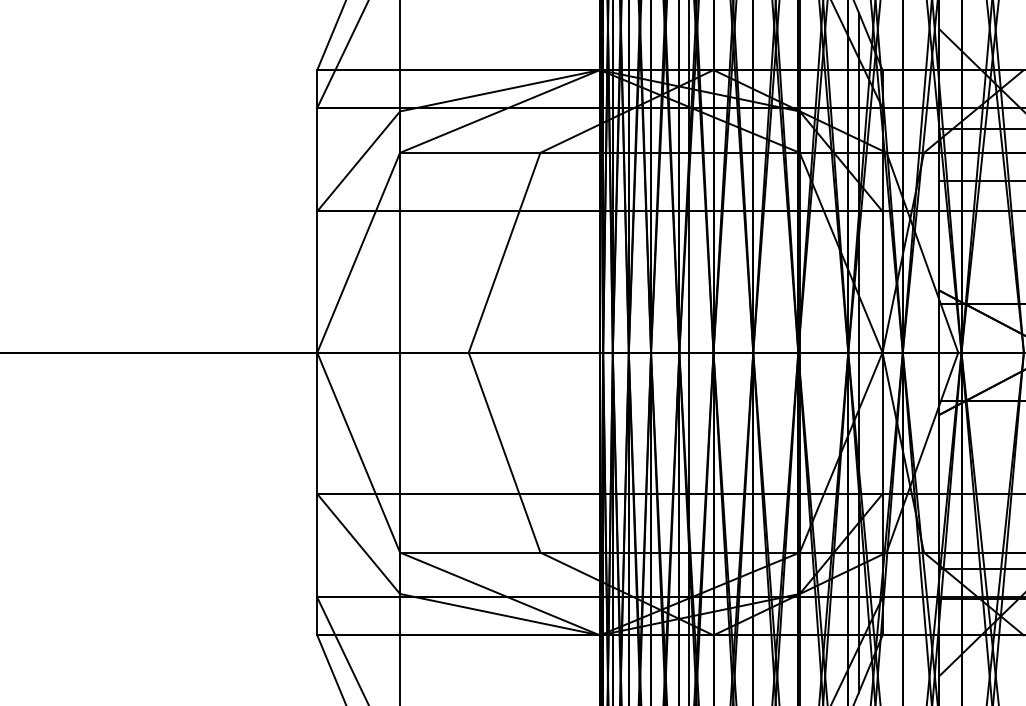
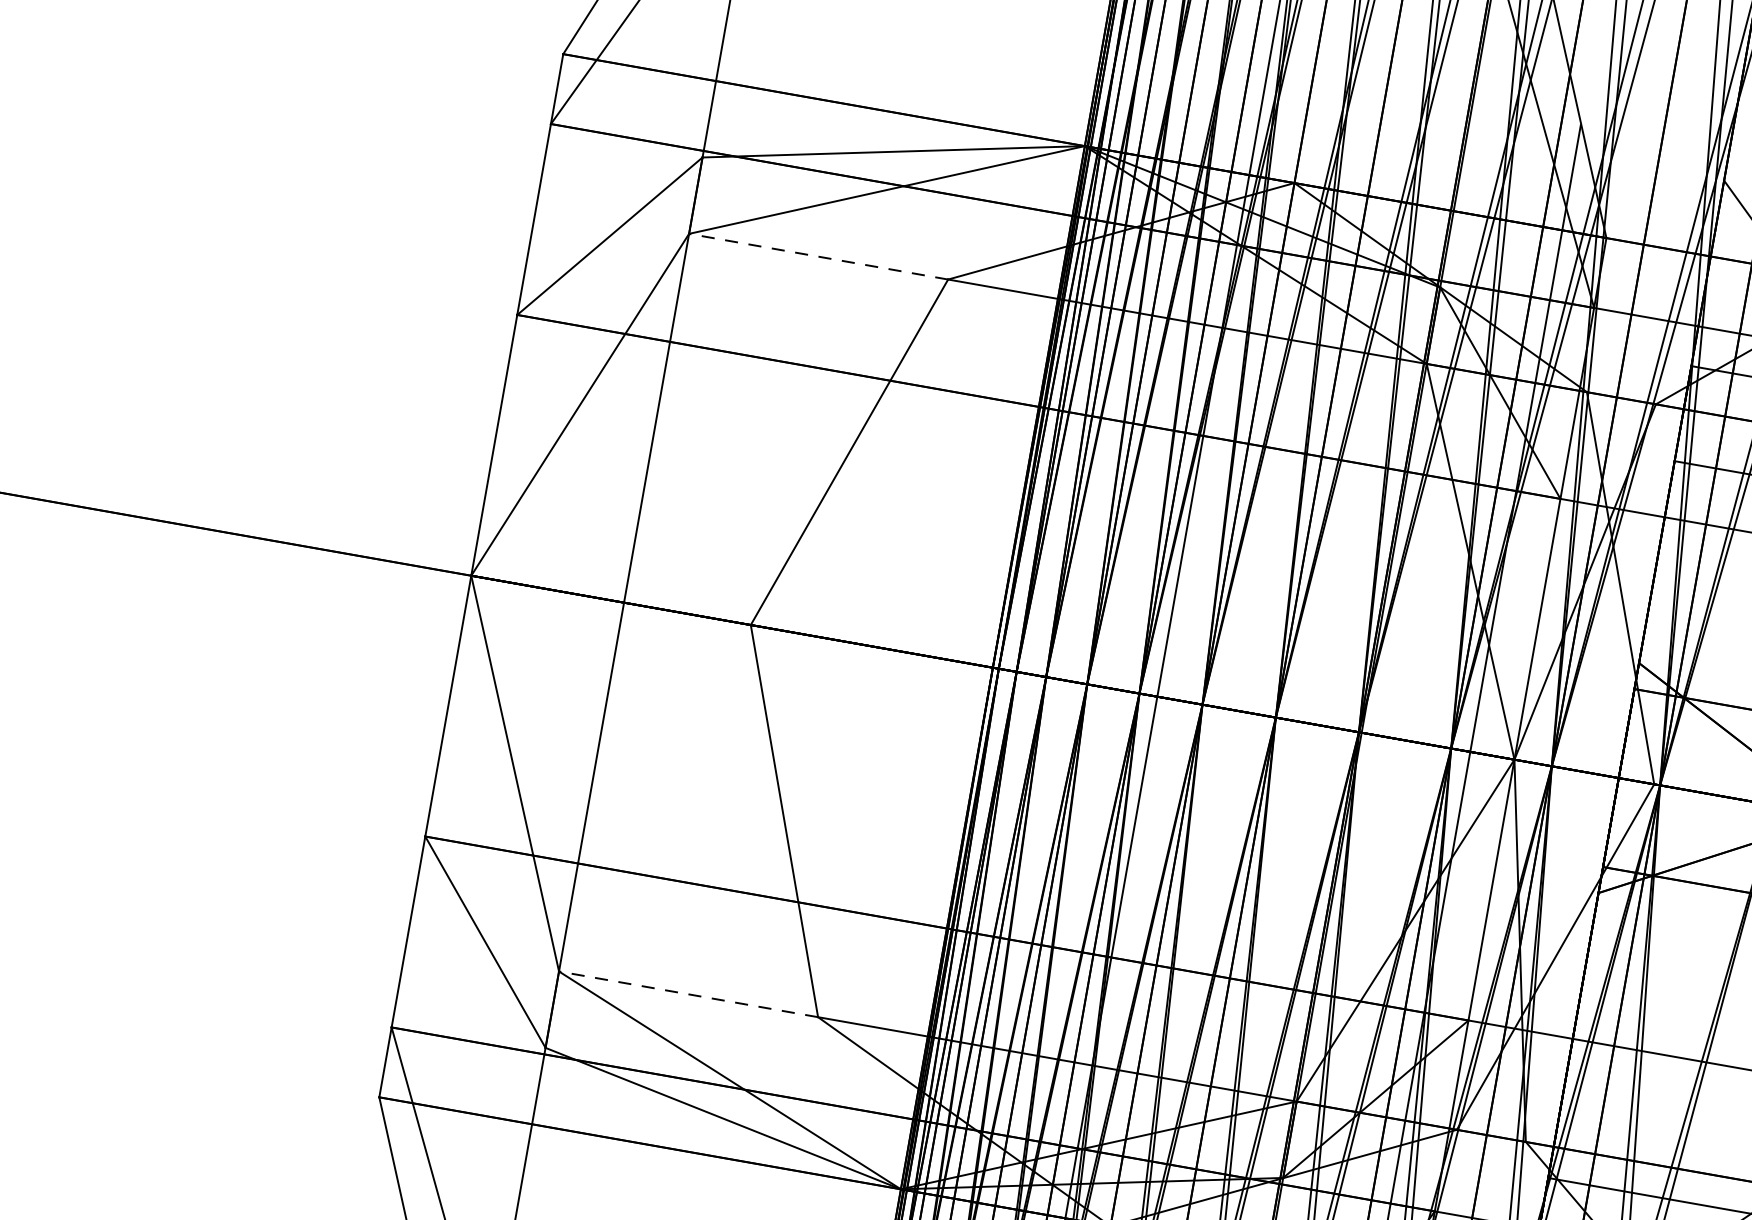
line: (469, 152) -> (817, 255), solid -> dashed
line: (469, 552) -> (687, 993), solid -> dashed

